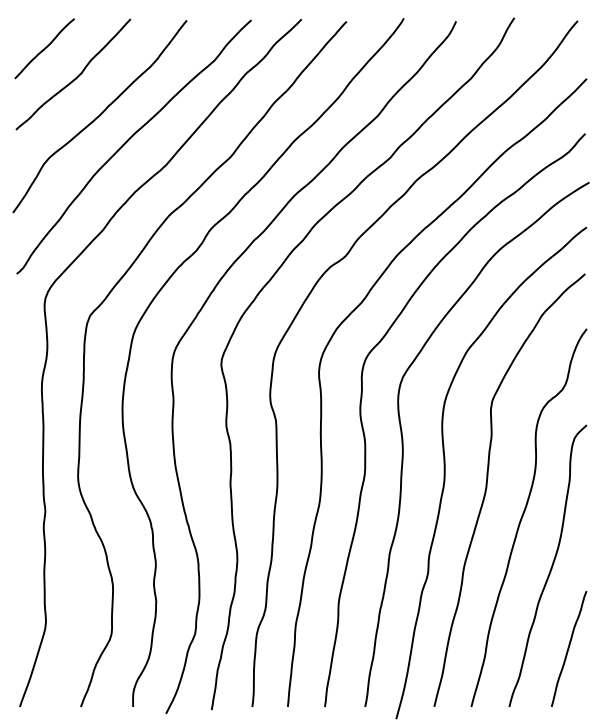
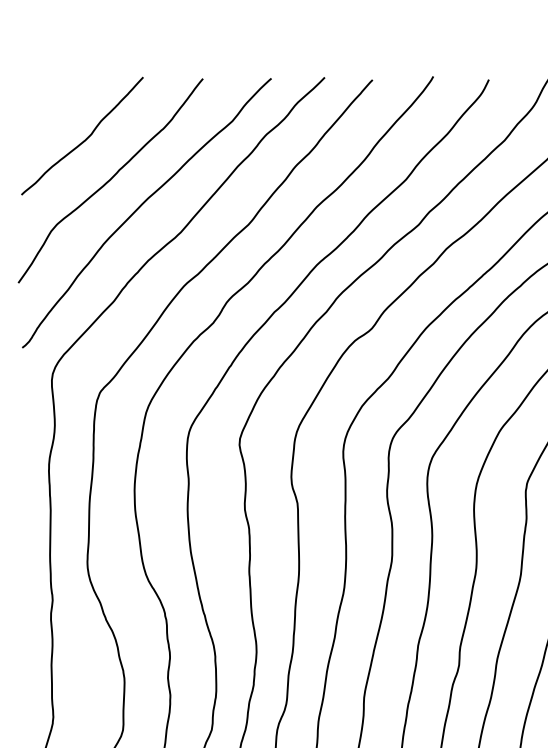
line: (44, 48) -> (51, 108), removed

